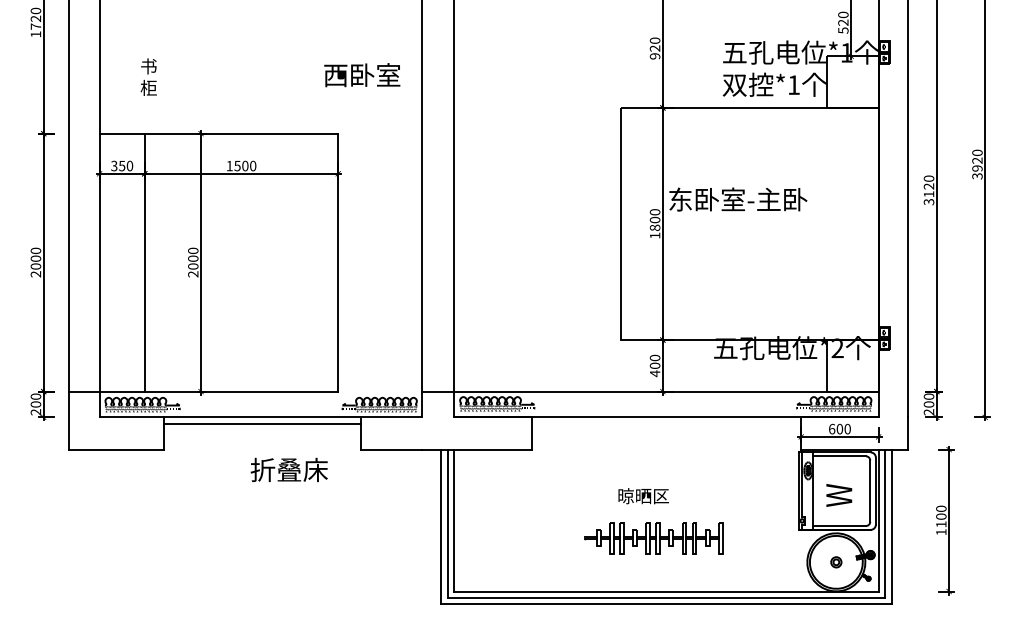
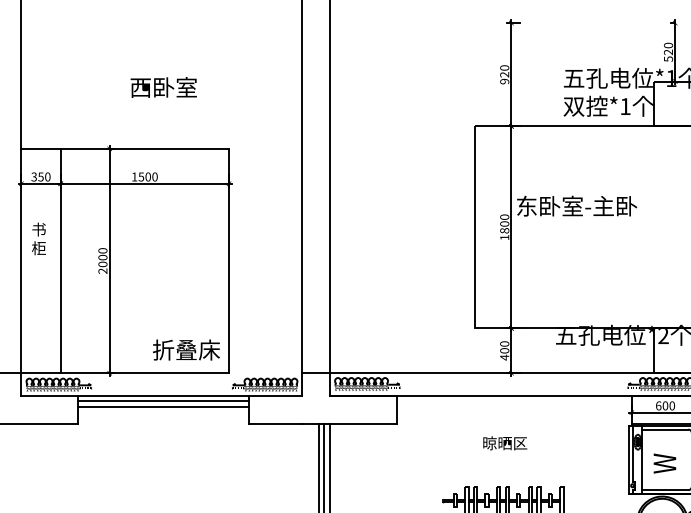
text: (362, 75) -> (164, 87), moved
text: (148, 76) -> (38, 238), moved
line: (262, 430) -> (163, 407), added
text: (288, 469) -> (185, 349), moved
text: (643, 496) -> (505, 443), moved

